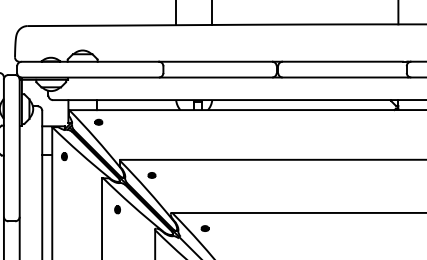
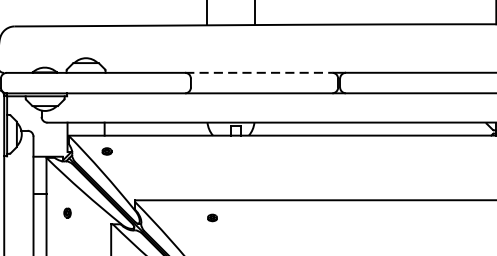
line: (215, 61) -> (258, 72), solid -> dashed
part: (64, 156) -> (67, 212), moved
part: (151, 175) -> (211, 218), moved

